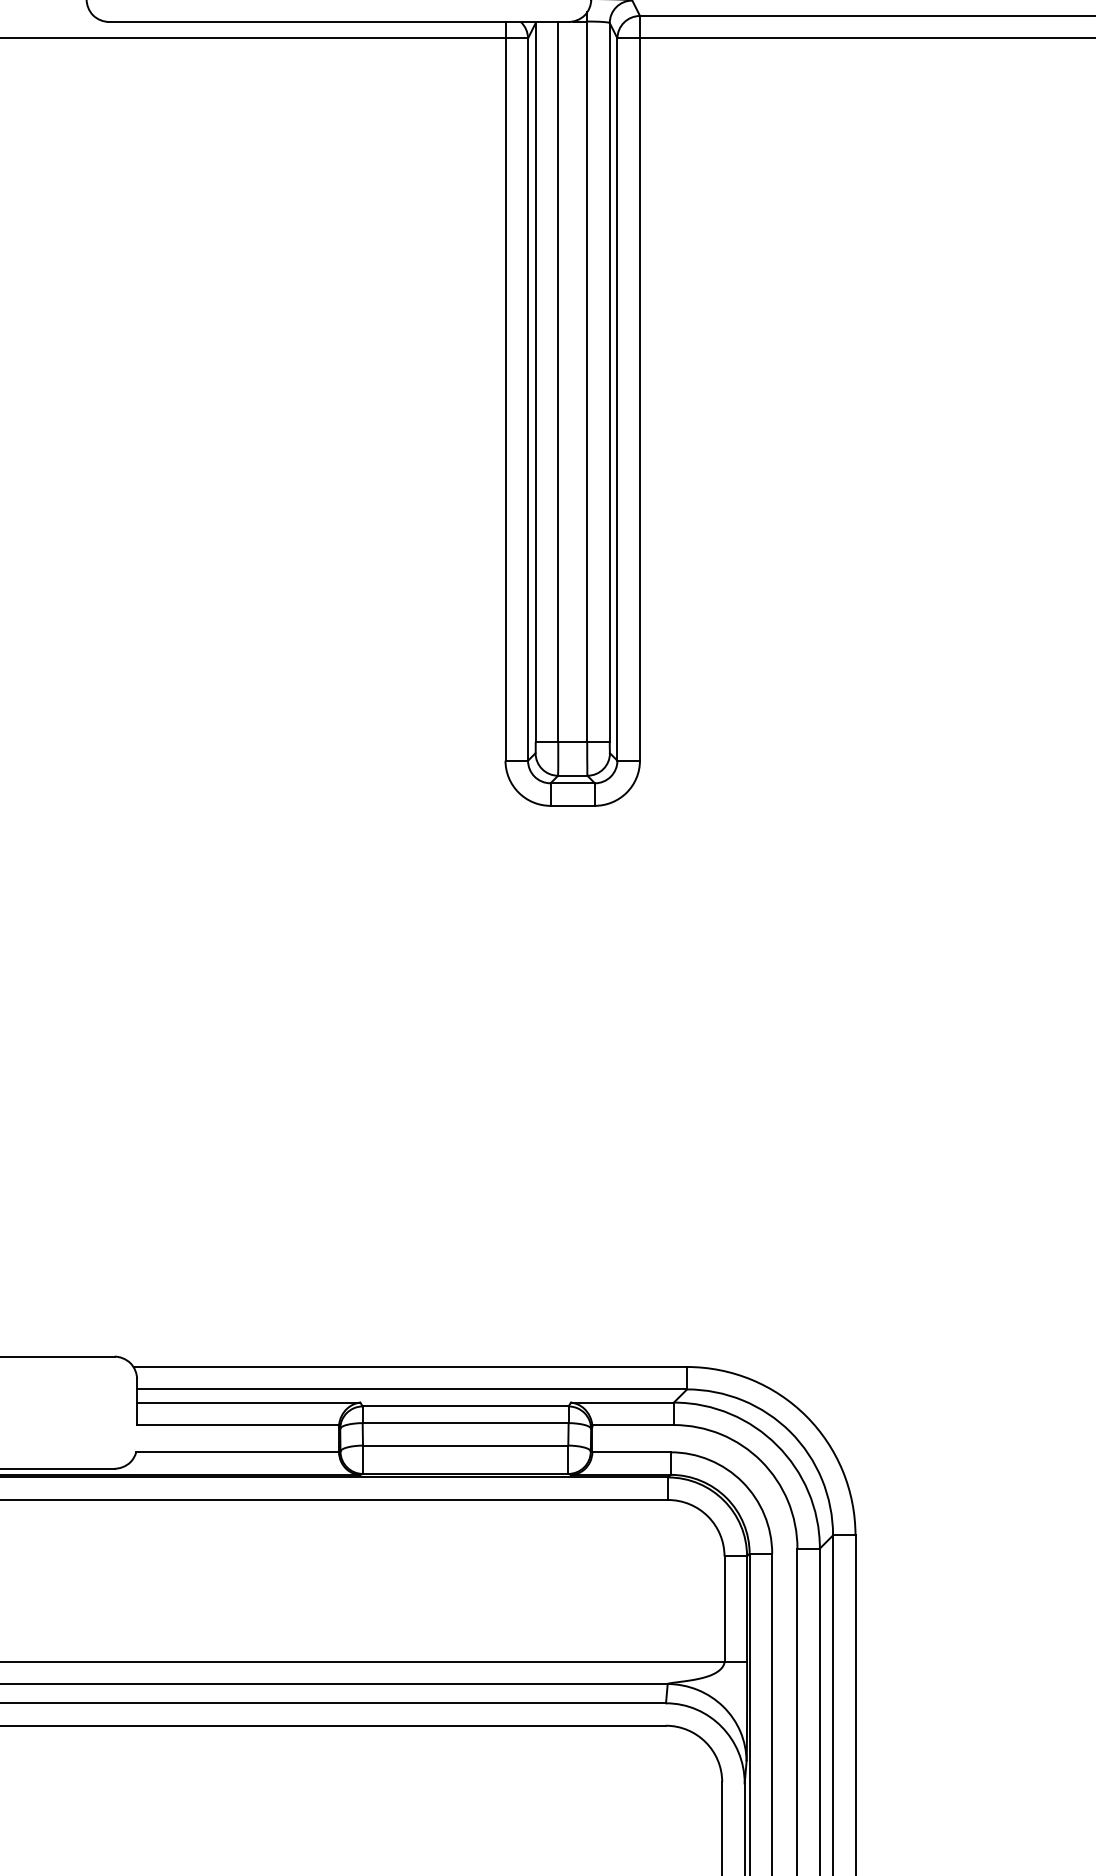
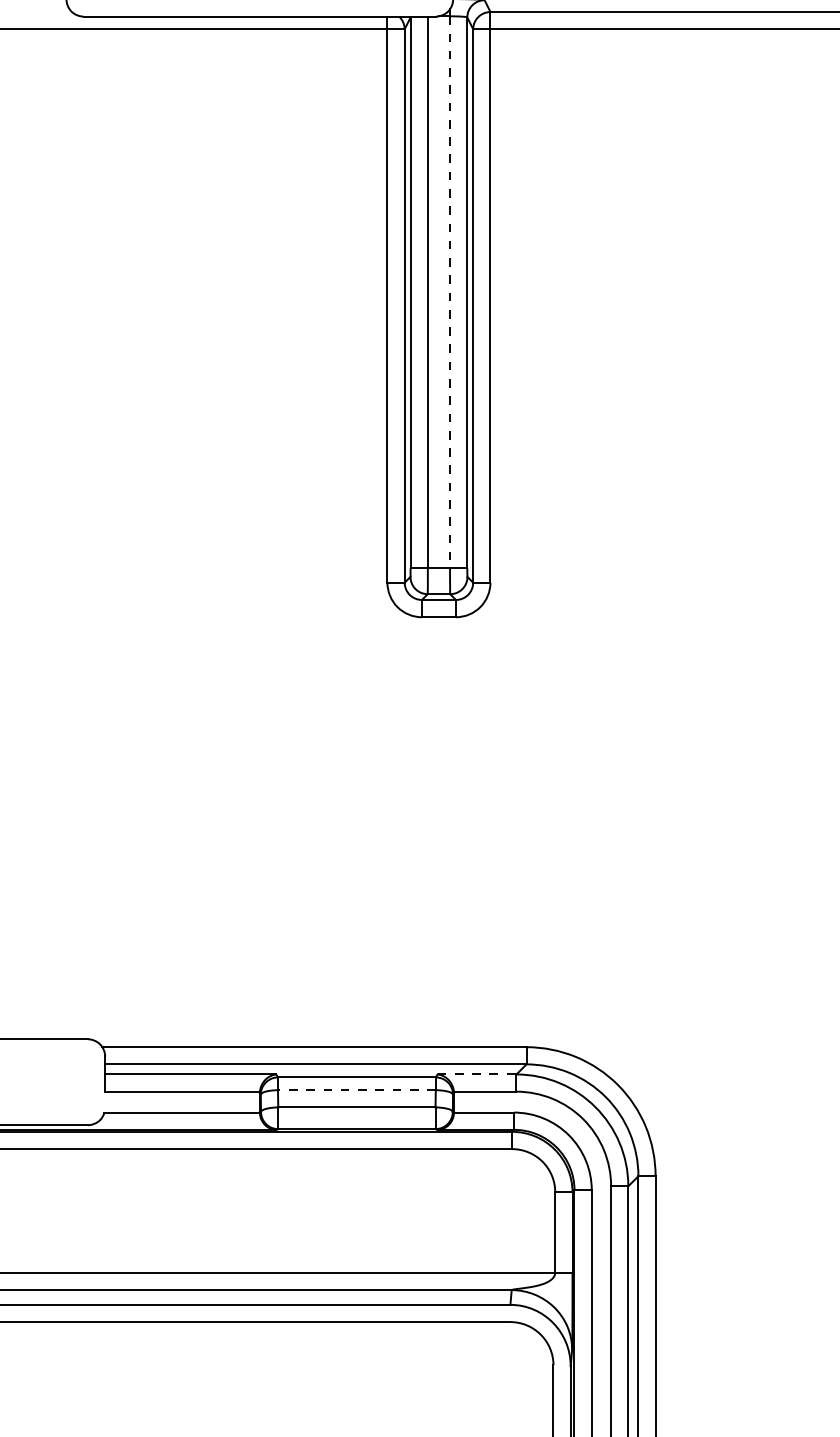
line: (587, 382) -> (450, 292), solid -> dashed
line: (622, 1402) -> (477, 1074), solid -> dashed
line: (465, 1423) -> (356, 1090), solid -> dashed

